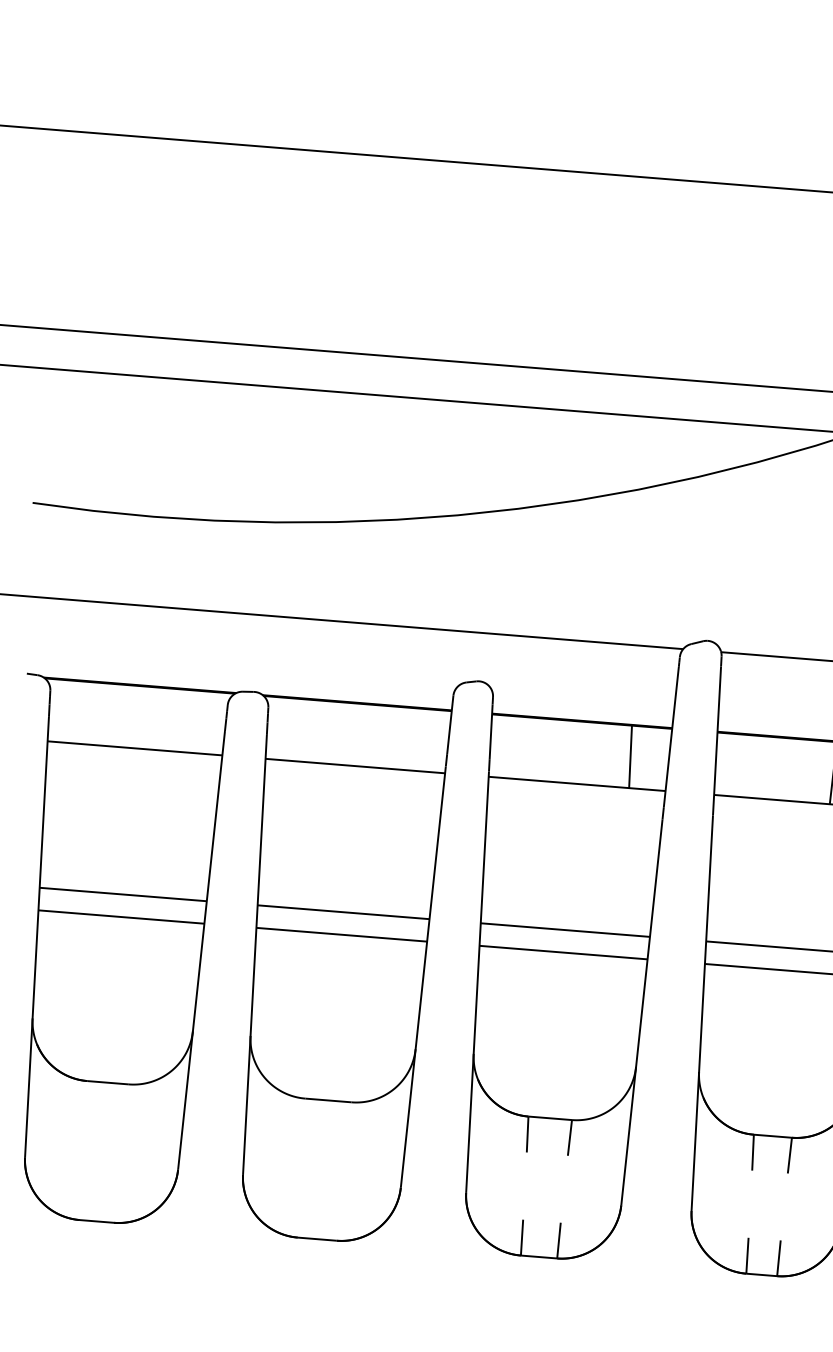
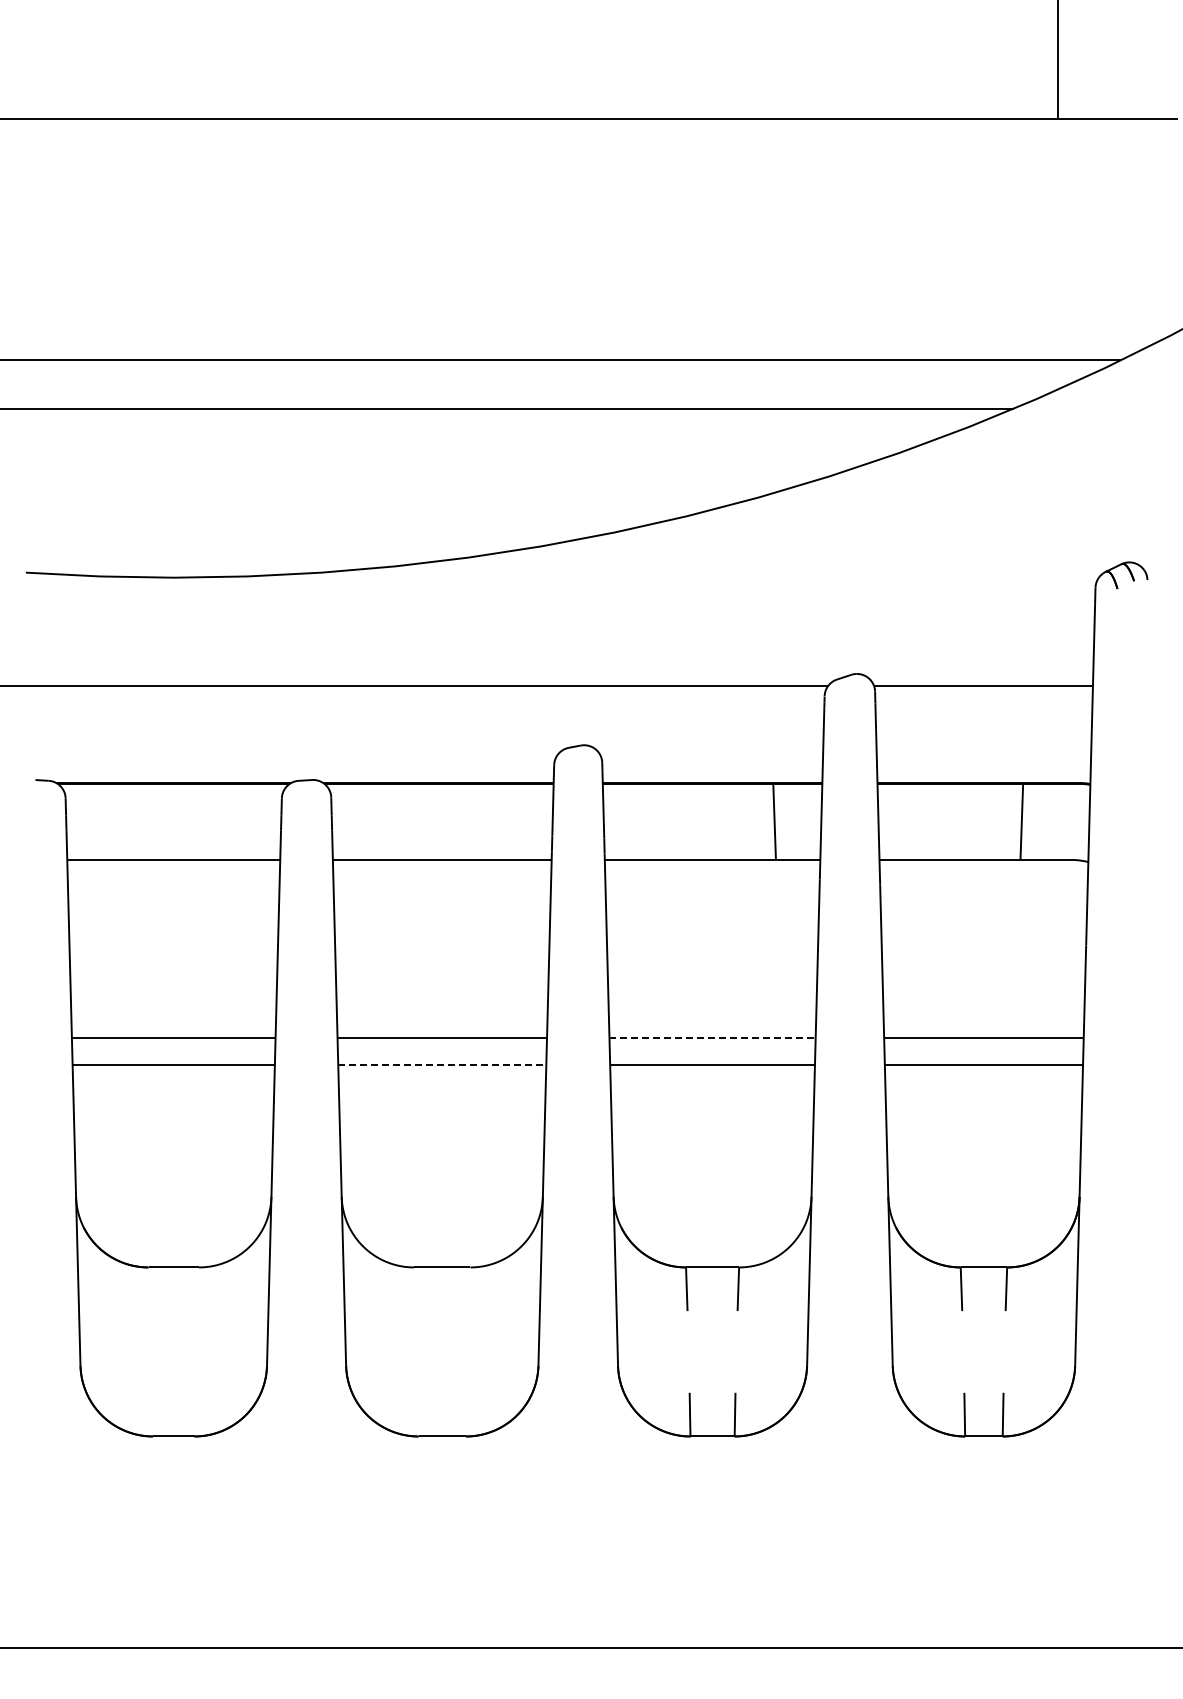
line: (566, 930) -> (713, 1038), solid -> dashed
line: (341, 934) -> (442, 1065), solid -> dashed

